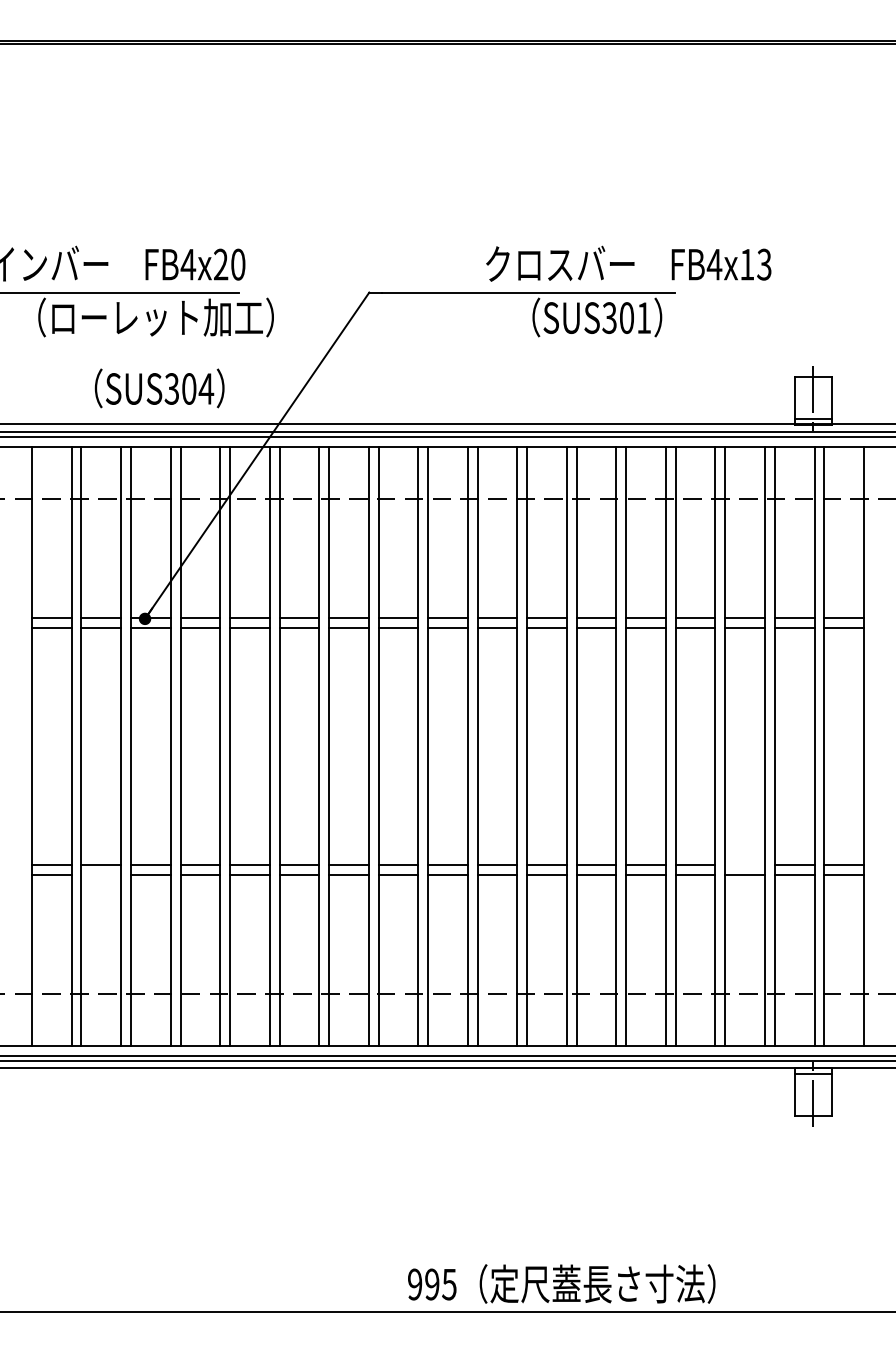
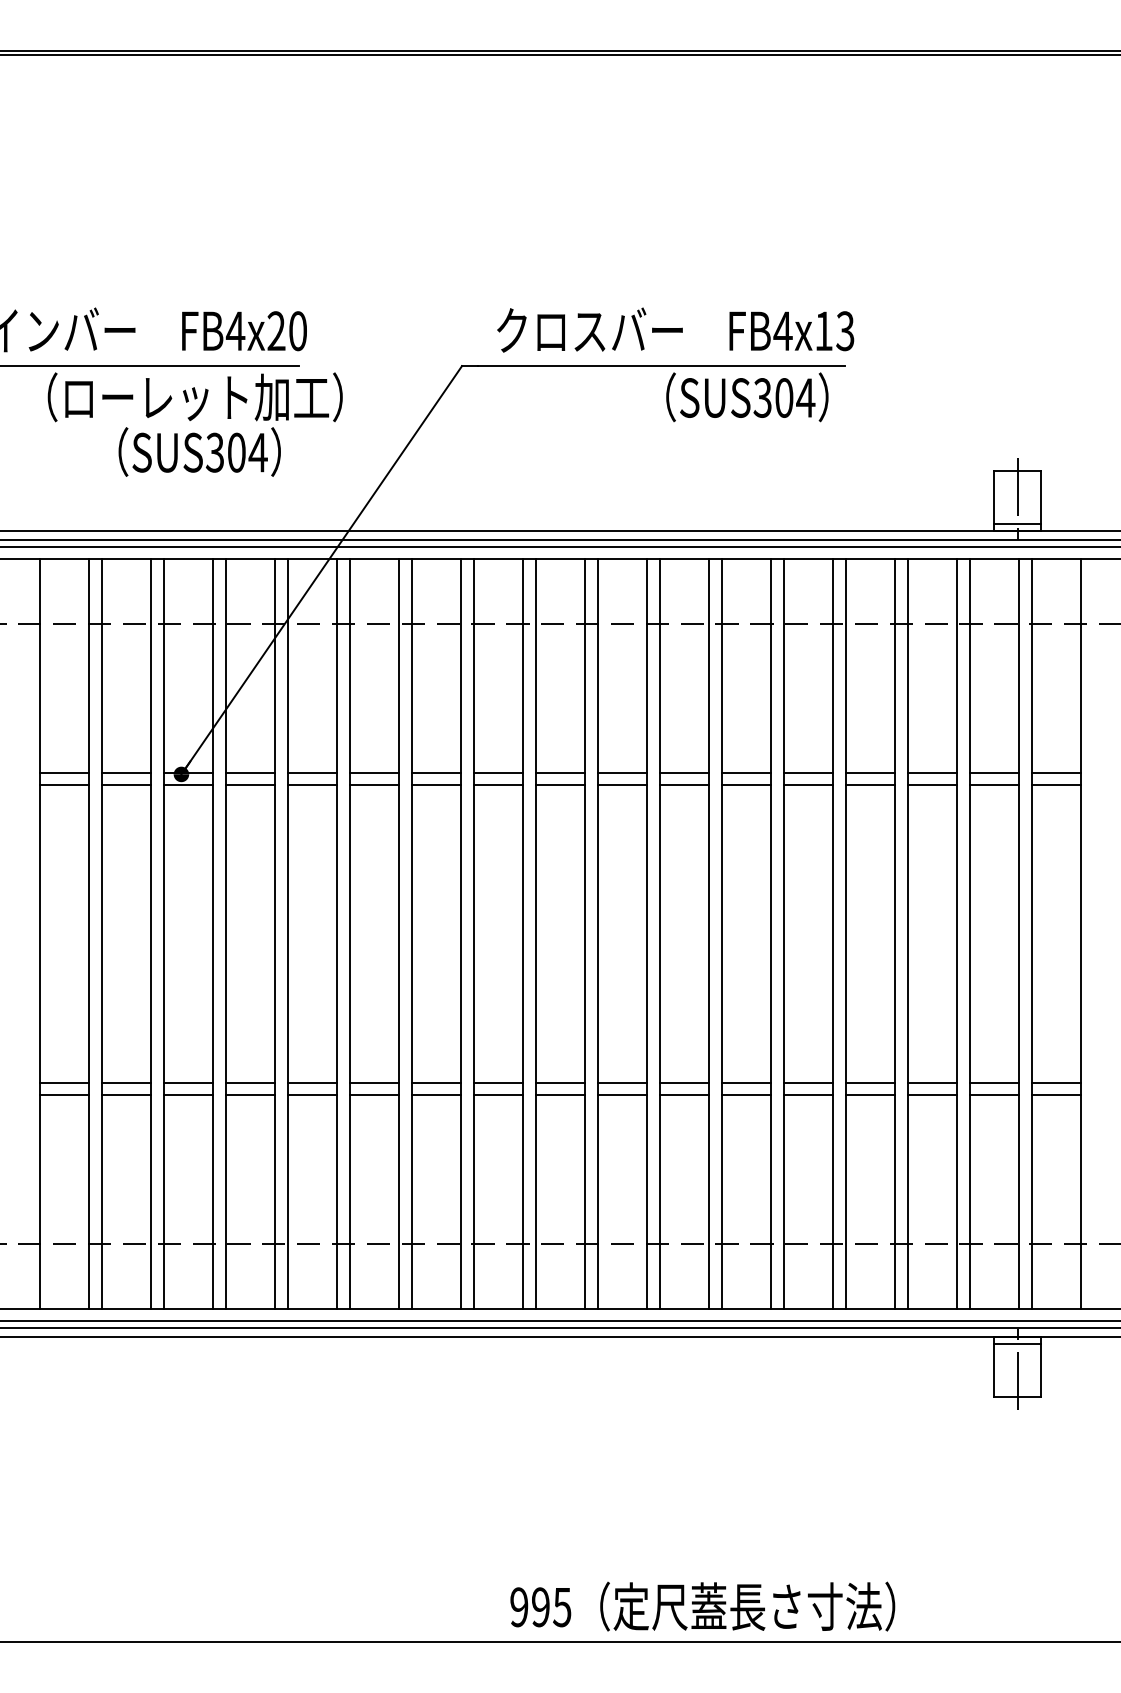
text: (628, 263) -> (675, 329), moved
text: (643, 317) -> (805, 397), SUS301 -> SUS304
text: (159, 387) -> (199, 451), moved
line: (745, 865) -> (932, 1082), added
line: (101, 875) -> (126, 1095), added

